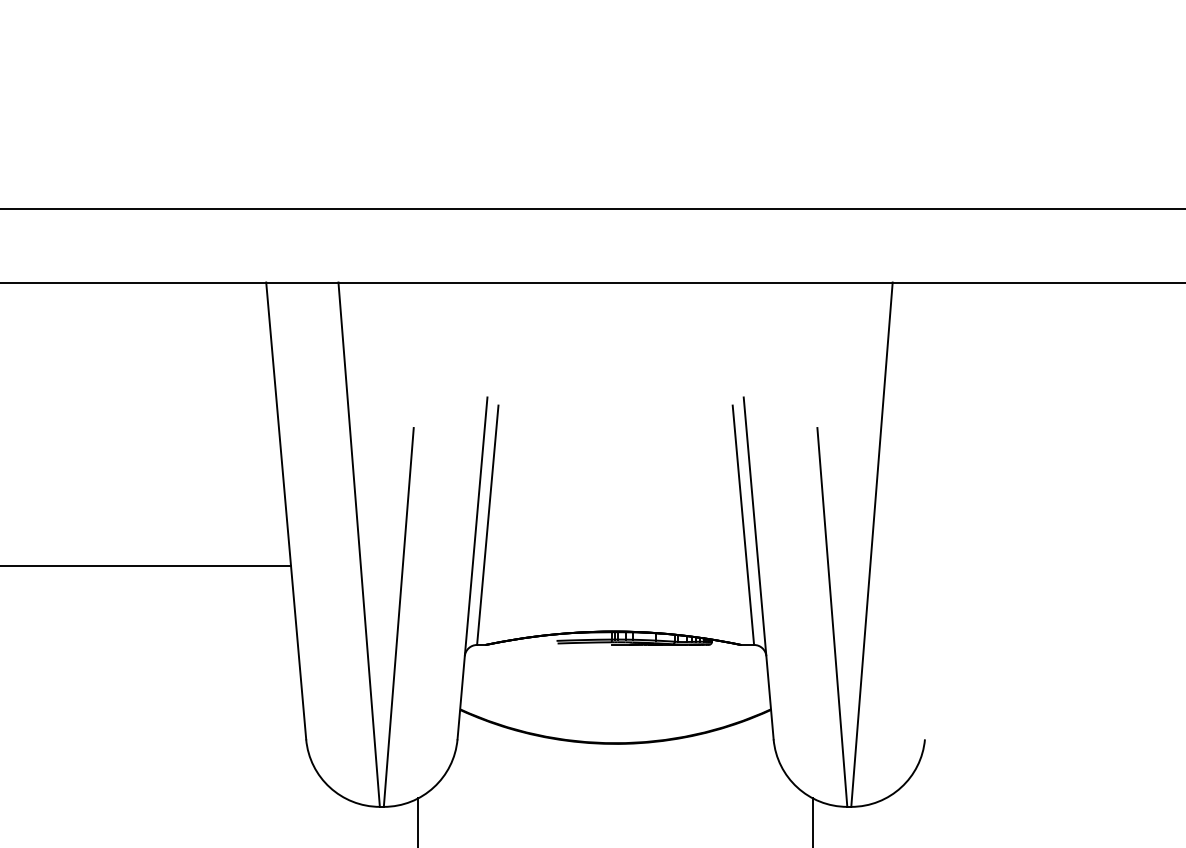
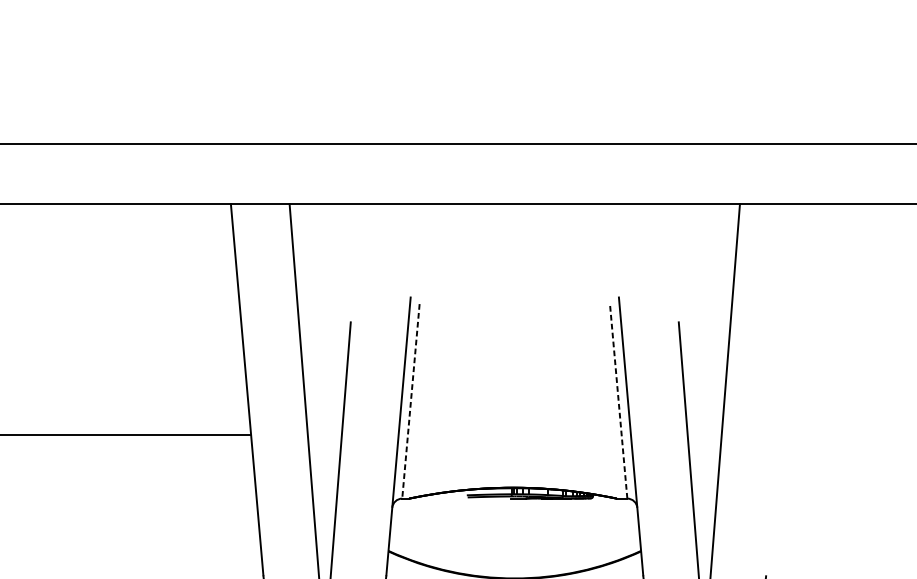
line: (743, 524) -> (618, 400), solid -> dashed
line: (487, 525) -> (410, 401), solid -> dashed

